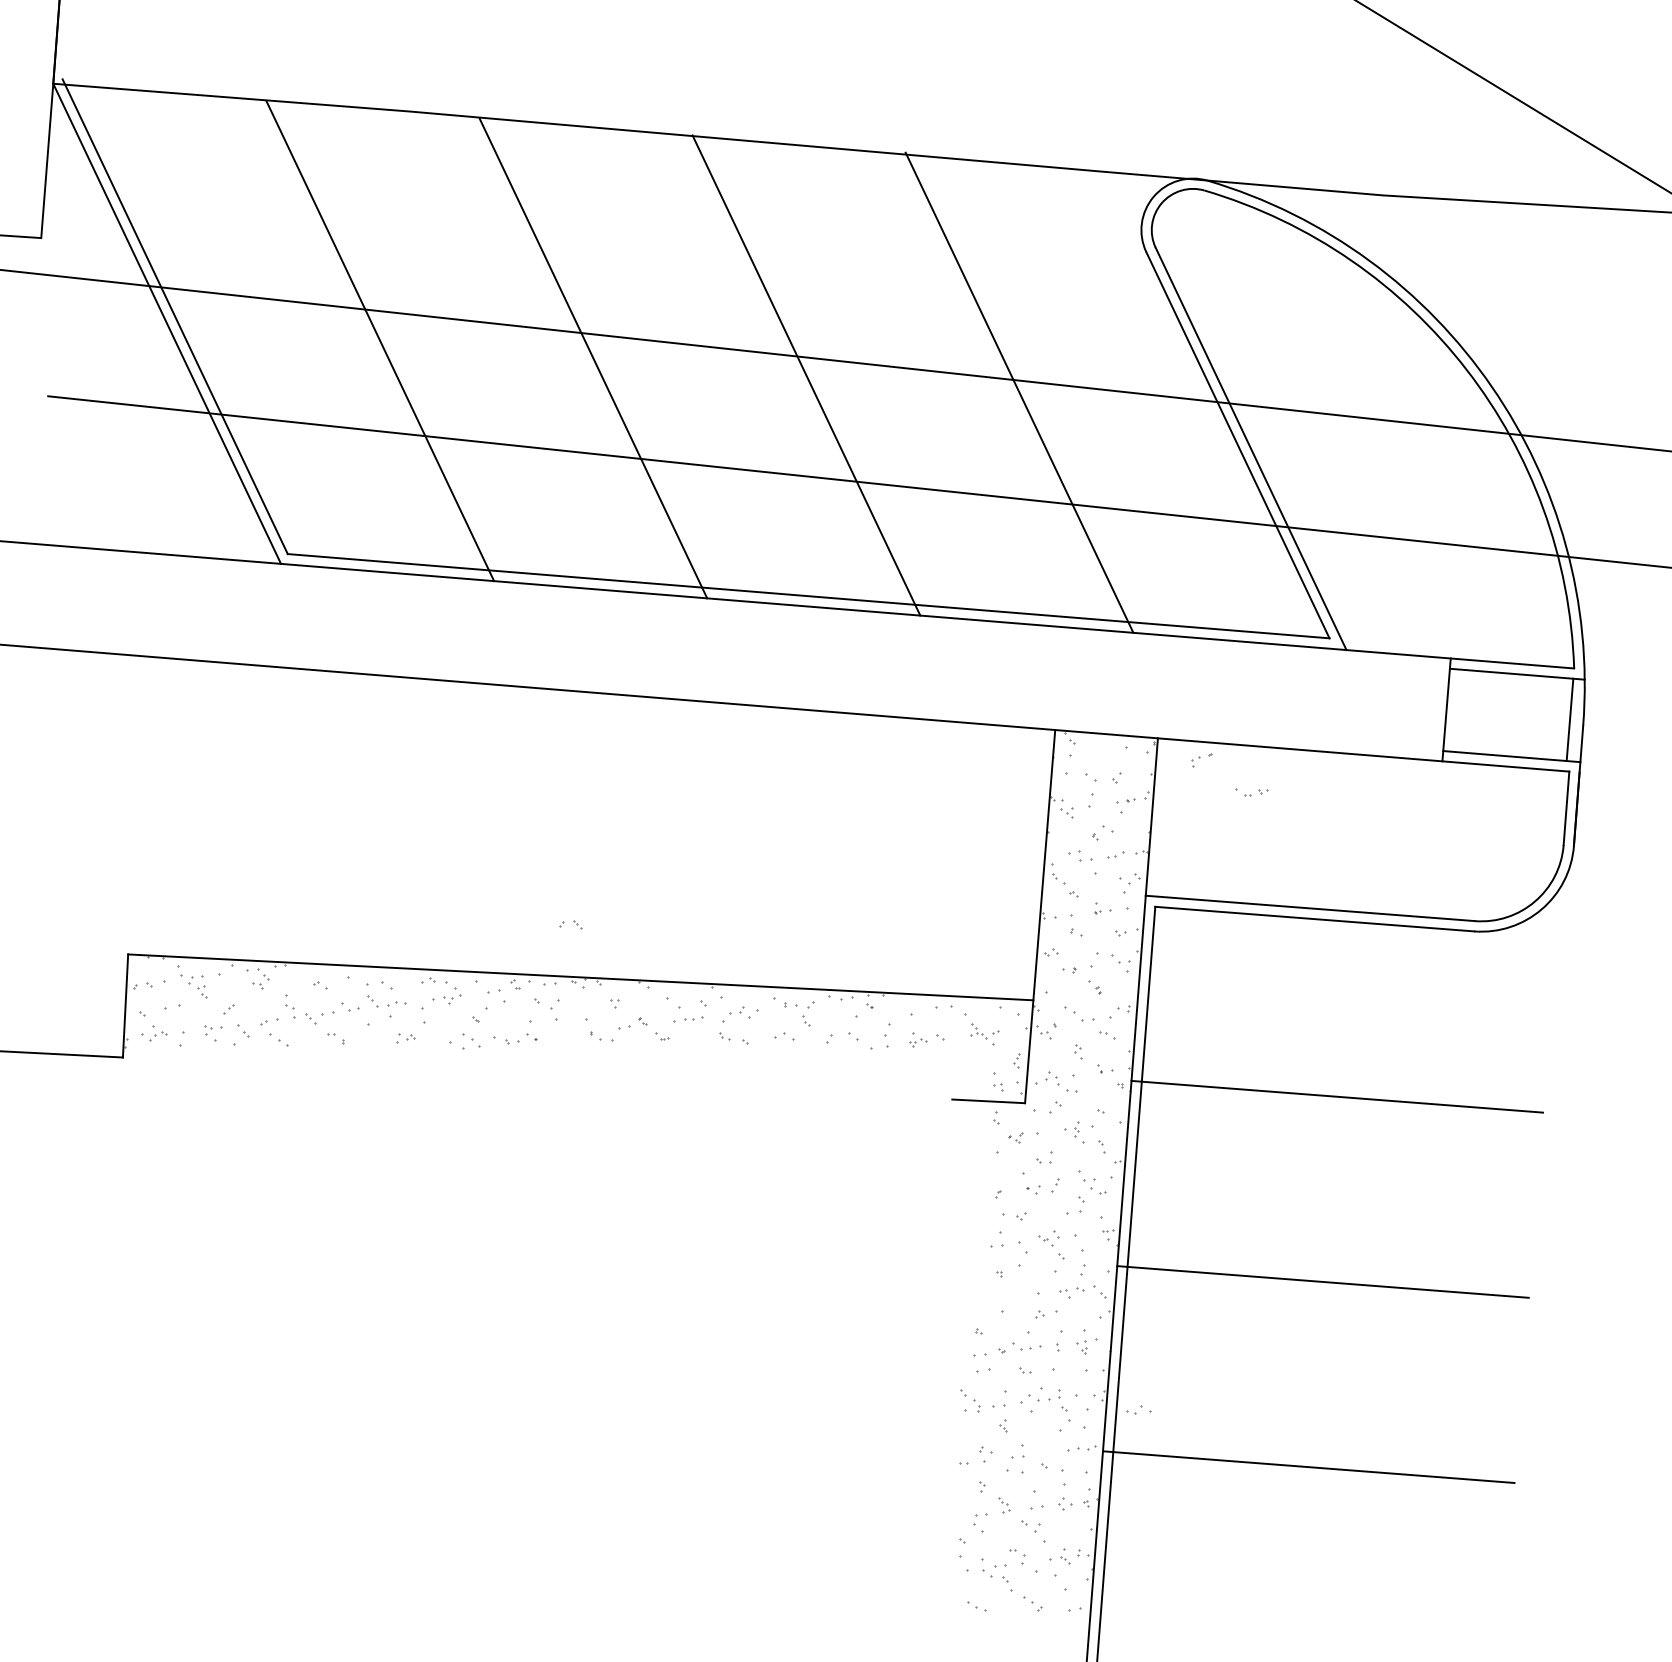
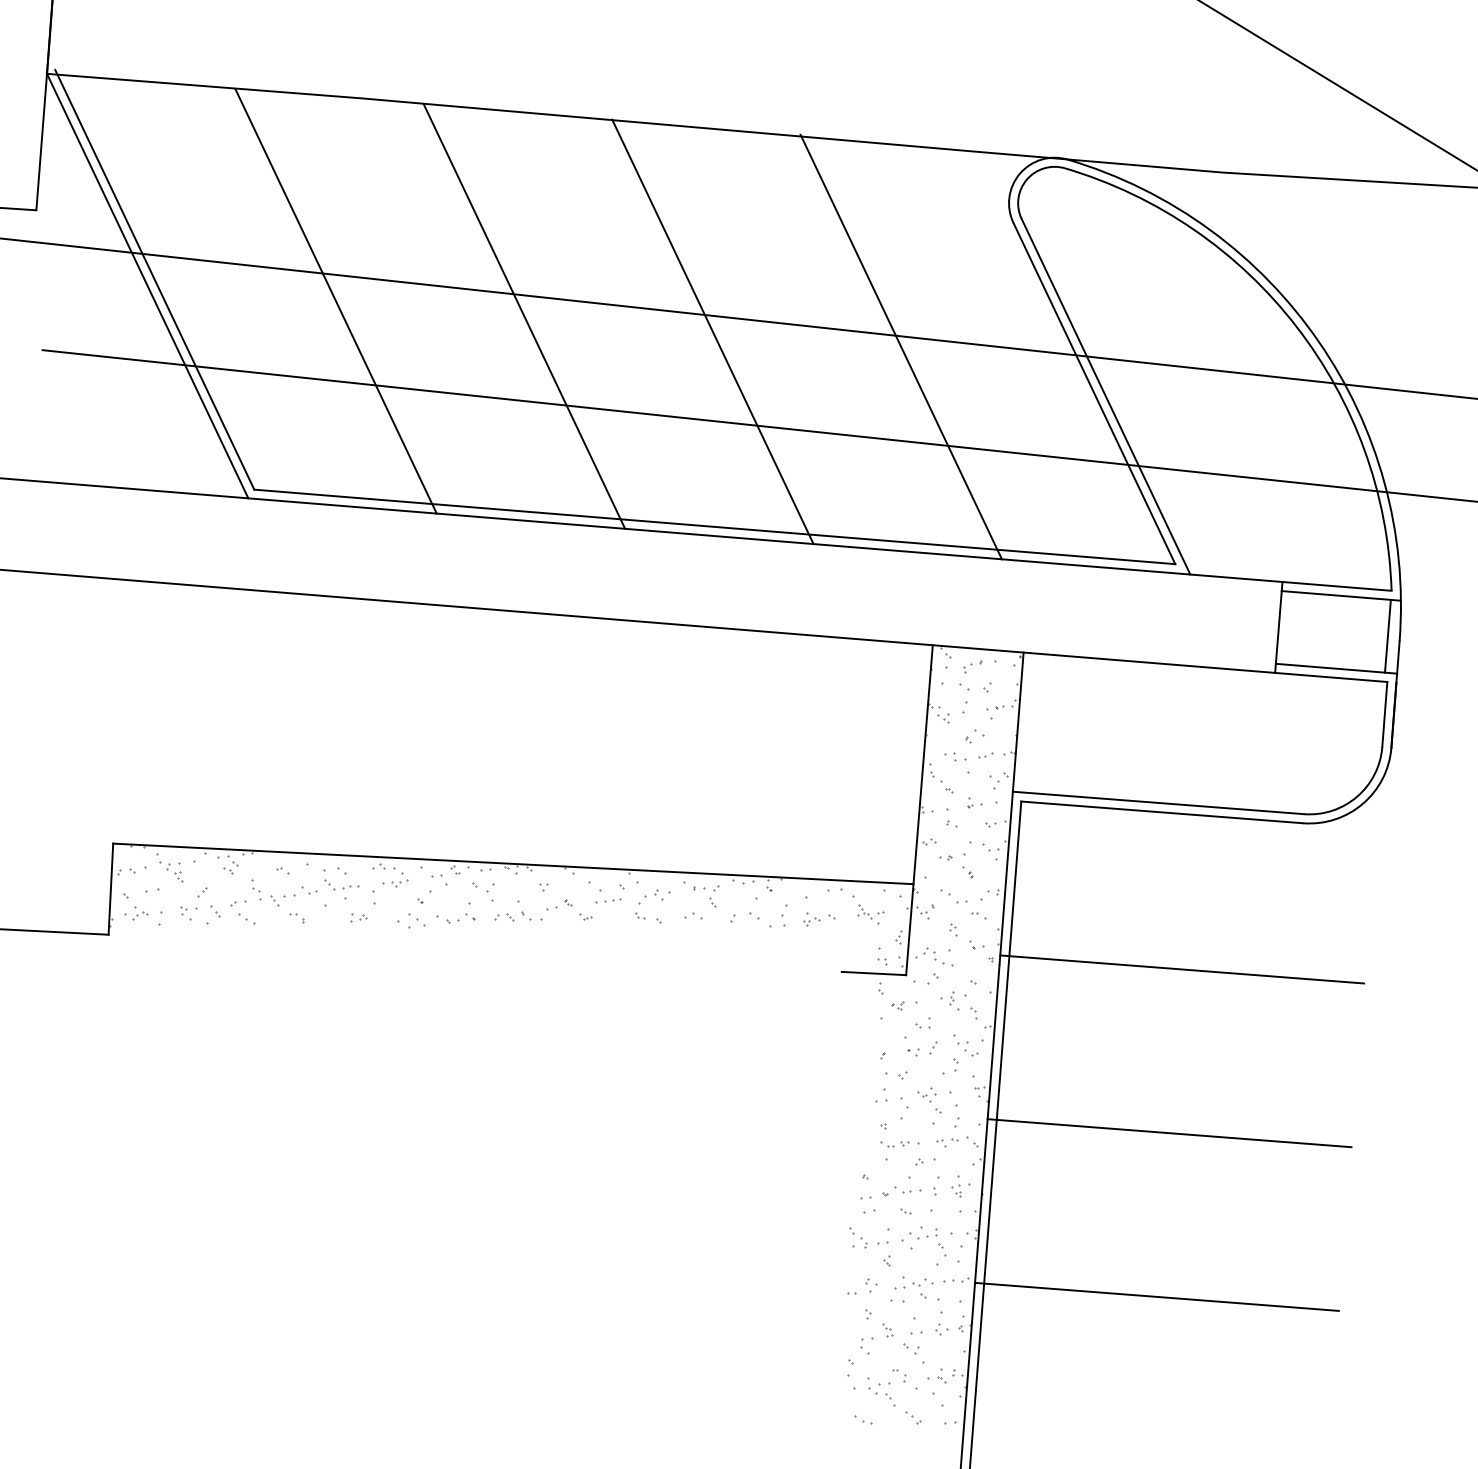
part: (1200, 759) -> (972, 666), moved
part: (1251, 792) -> (894, 1144), moved
part: (570, 924) -> (504, 917), moved
part: (1138, 1410) -> (922, 1282), moved

